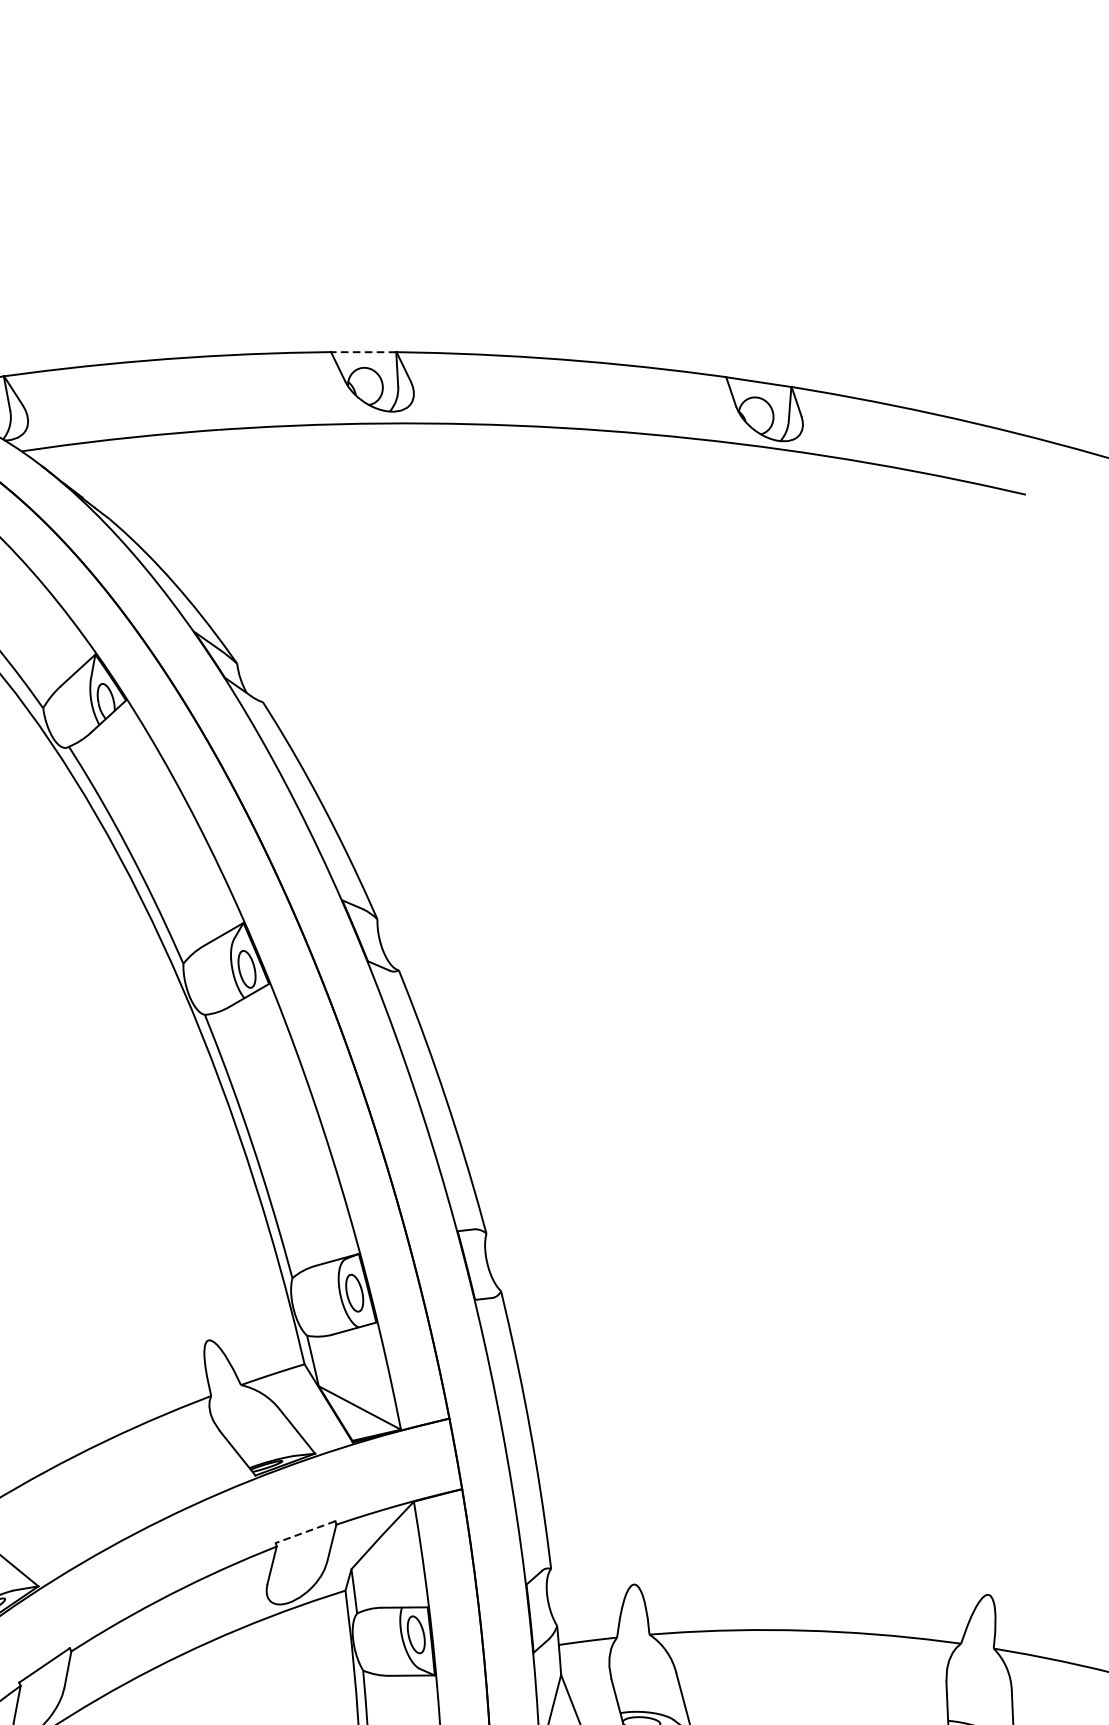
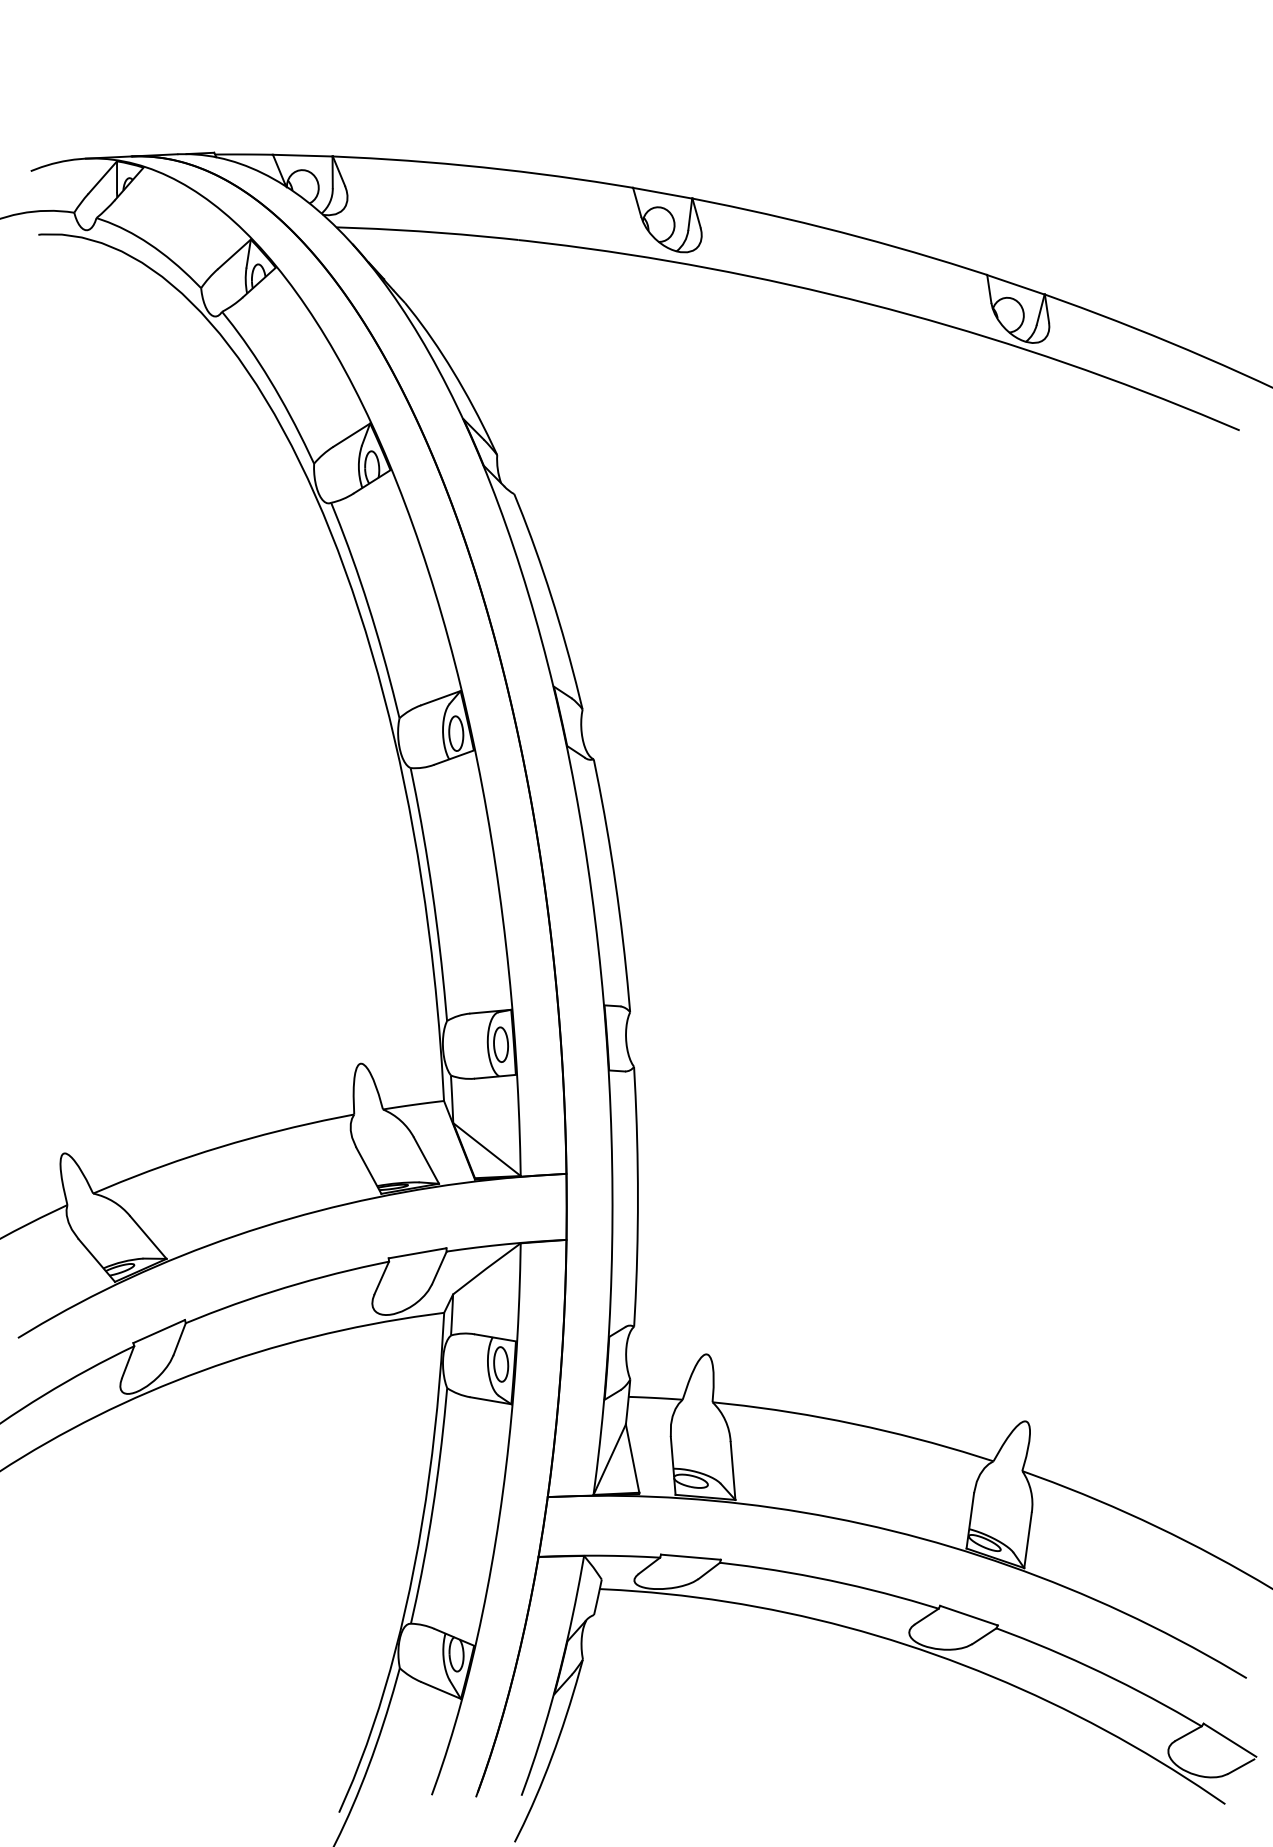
line: (363, 352) -> (662, 193), dashed -> solid
line: (305, 1532) -> (417, 1253), dashed -> solid

